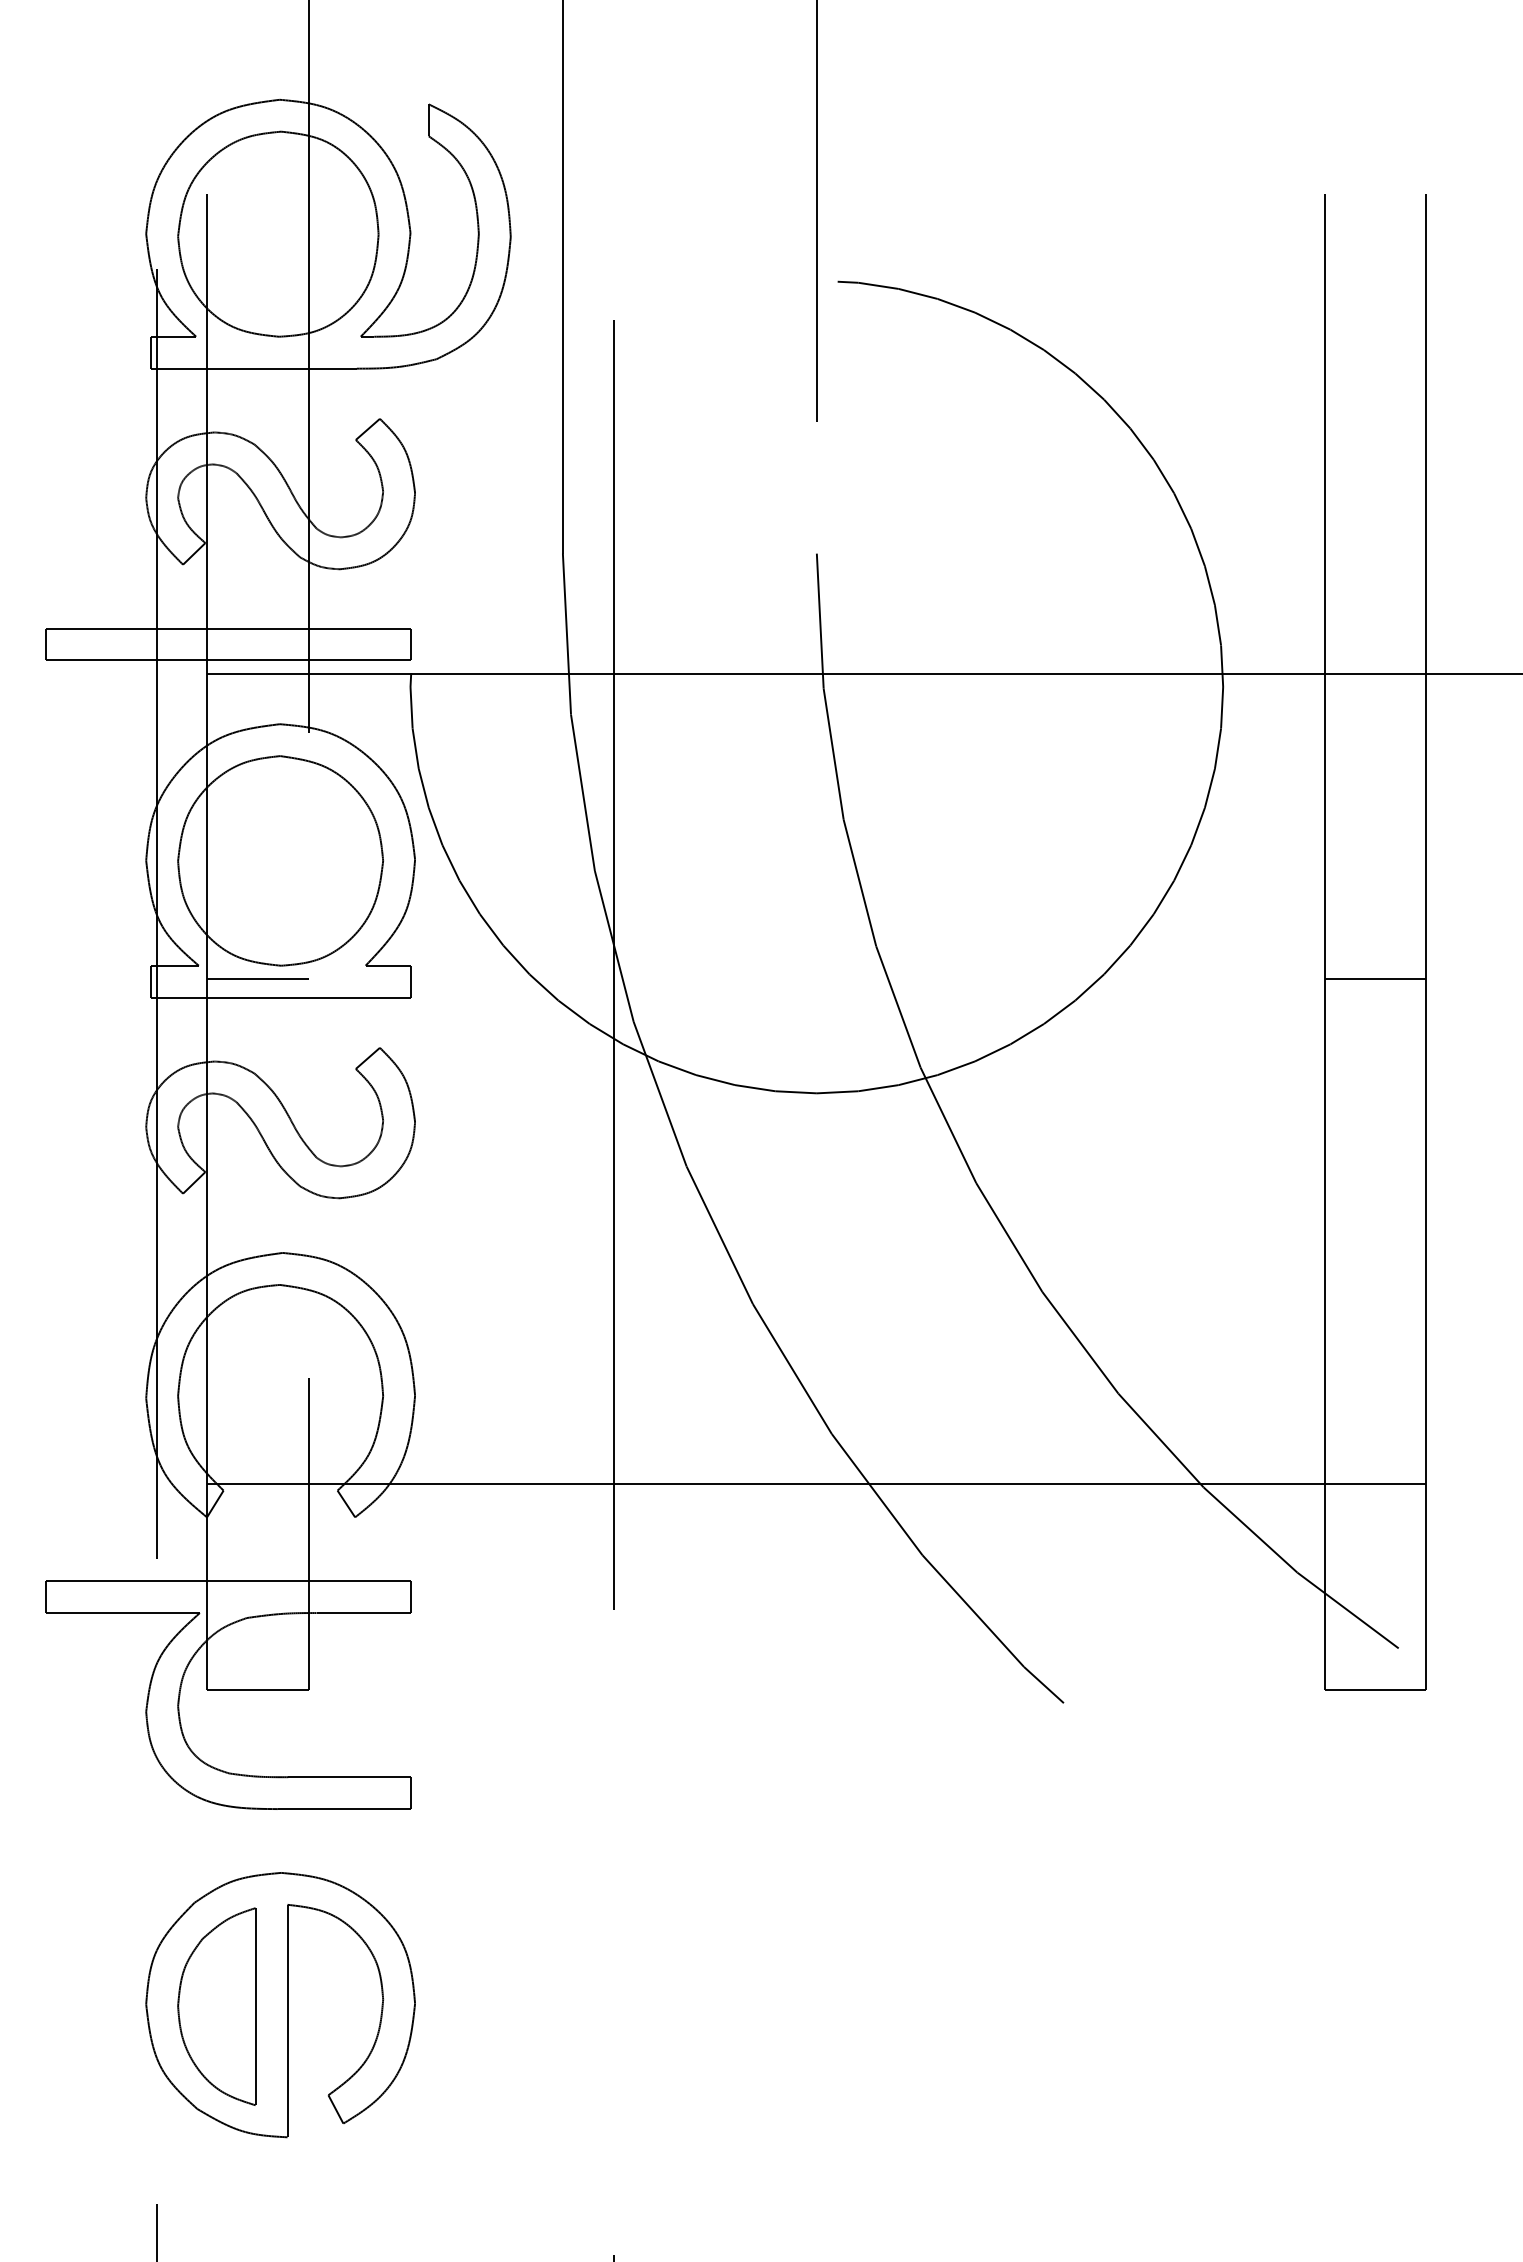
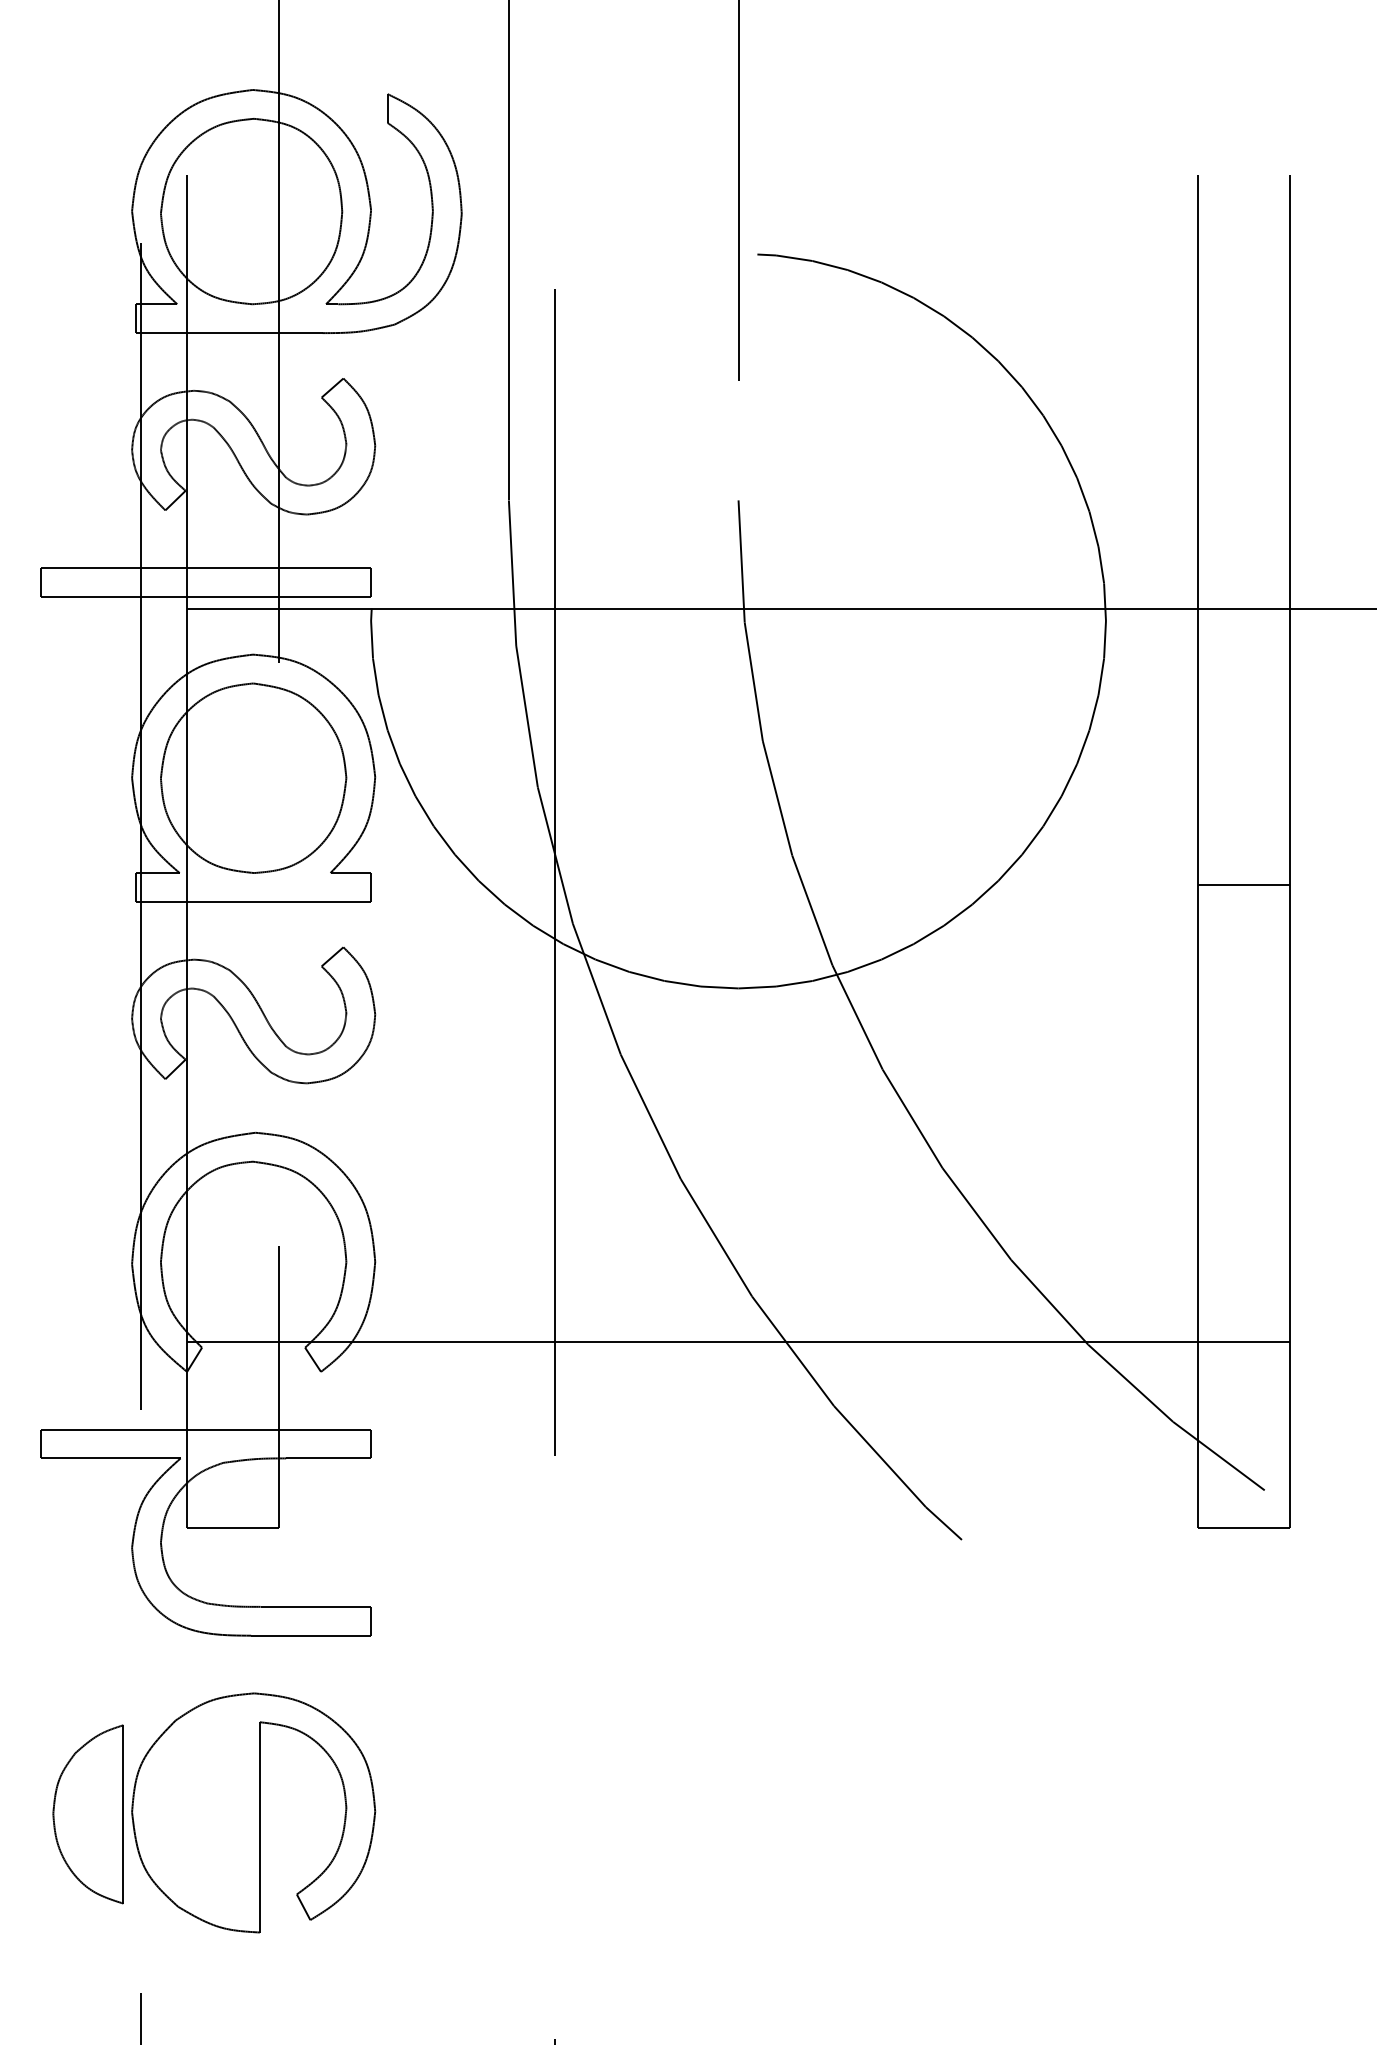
line: (257, 978) -> (232, 884), removed
part: (216, 2006) -> (88, 1814), moved

